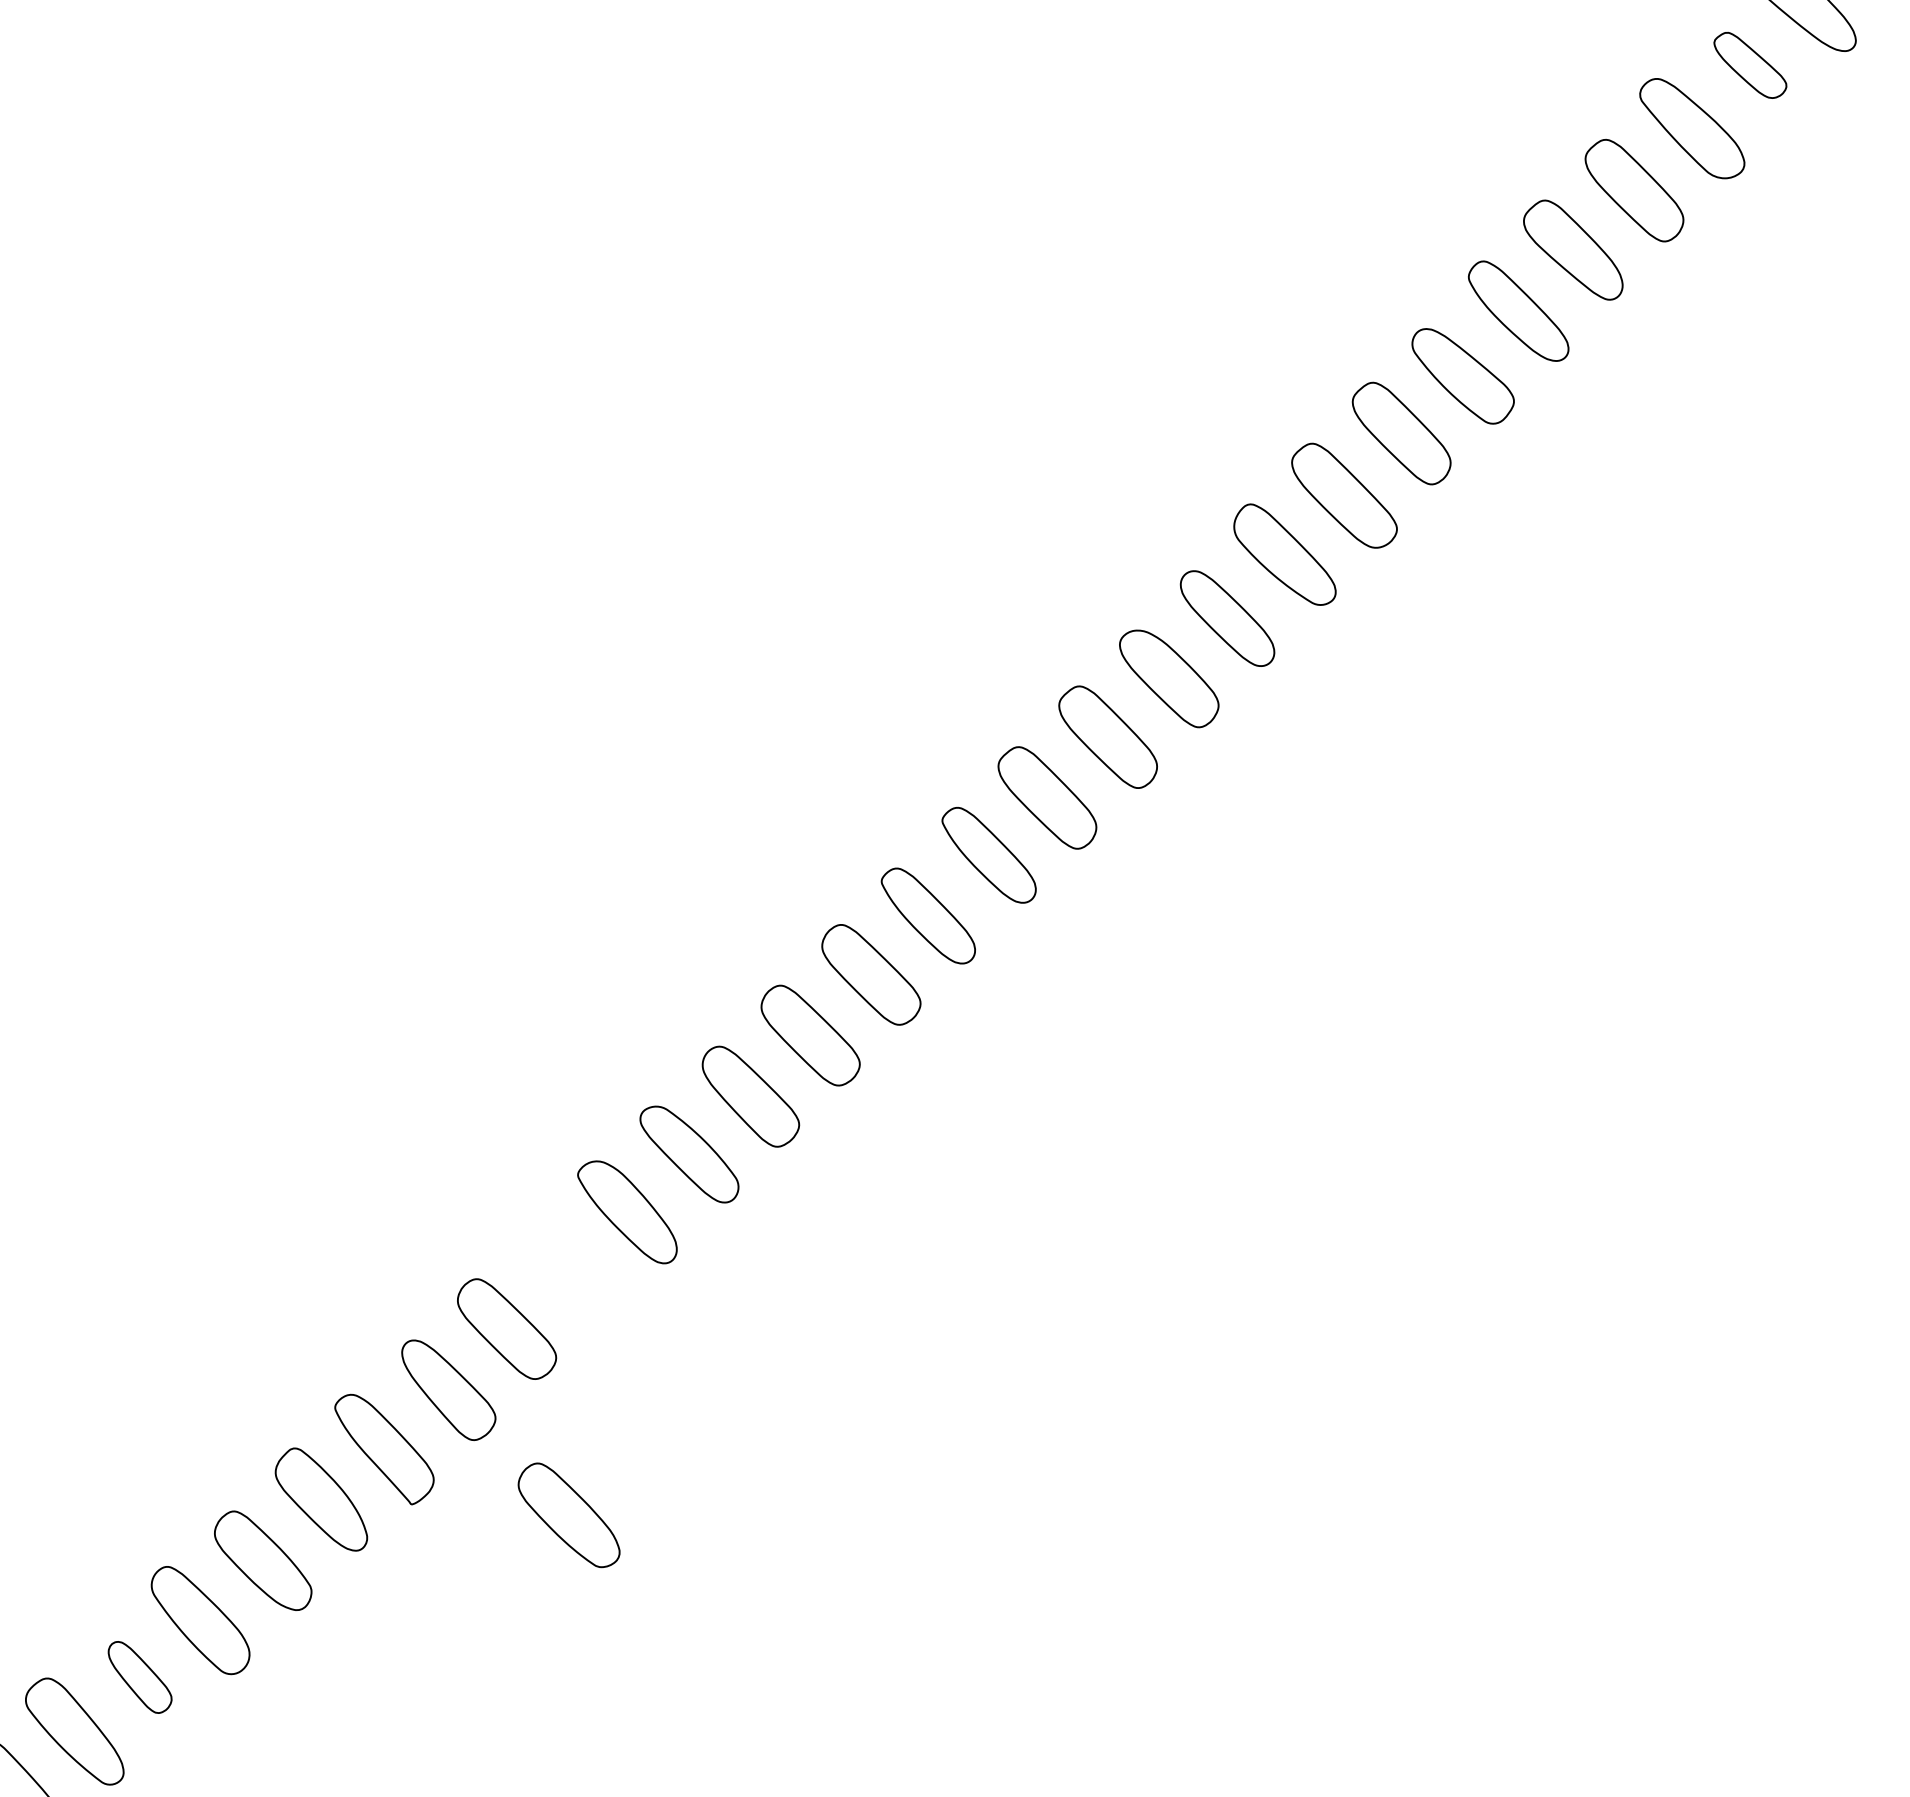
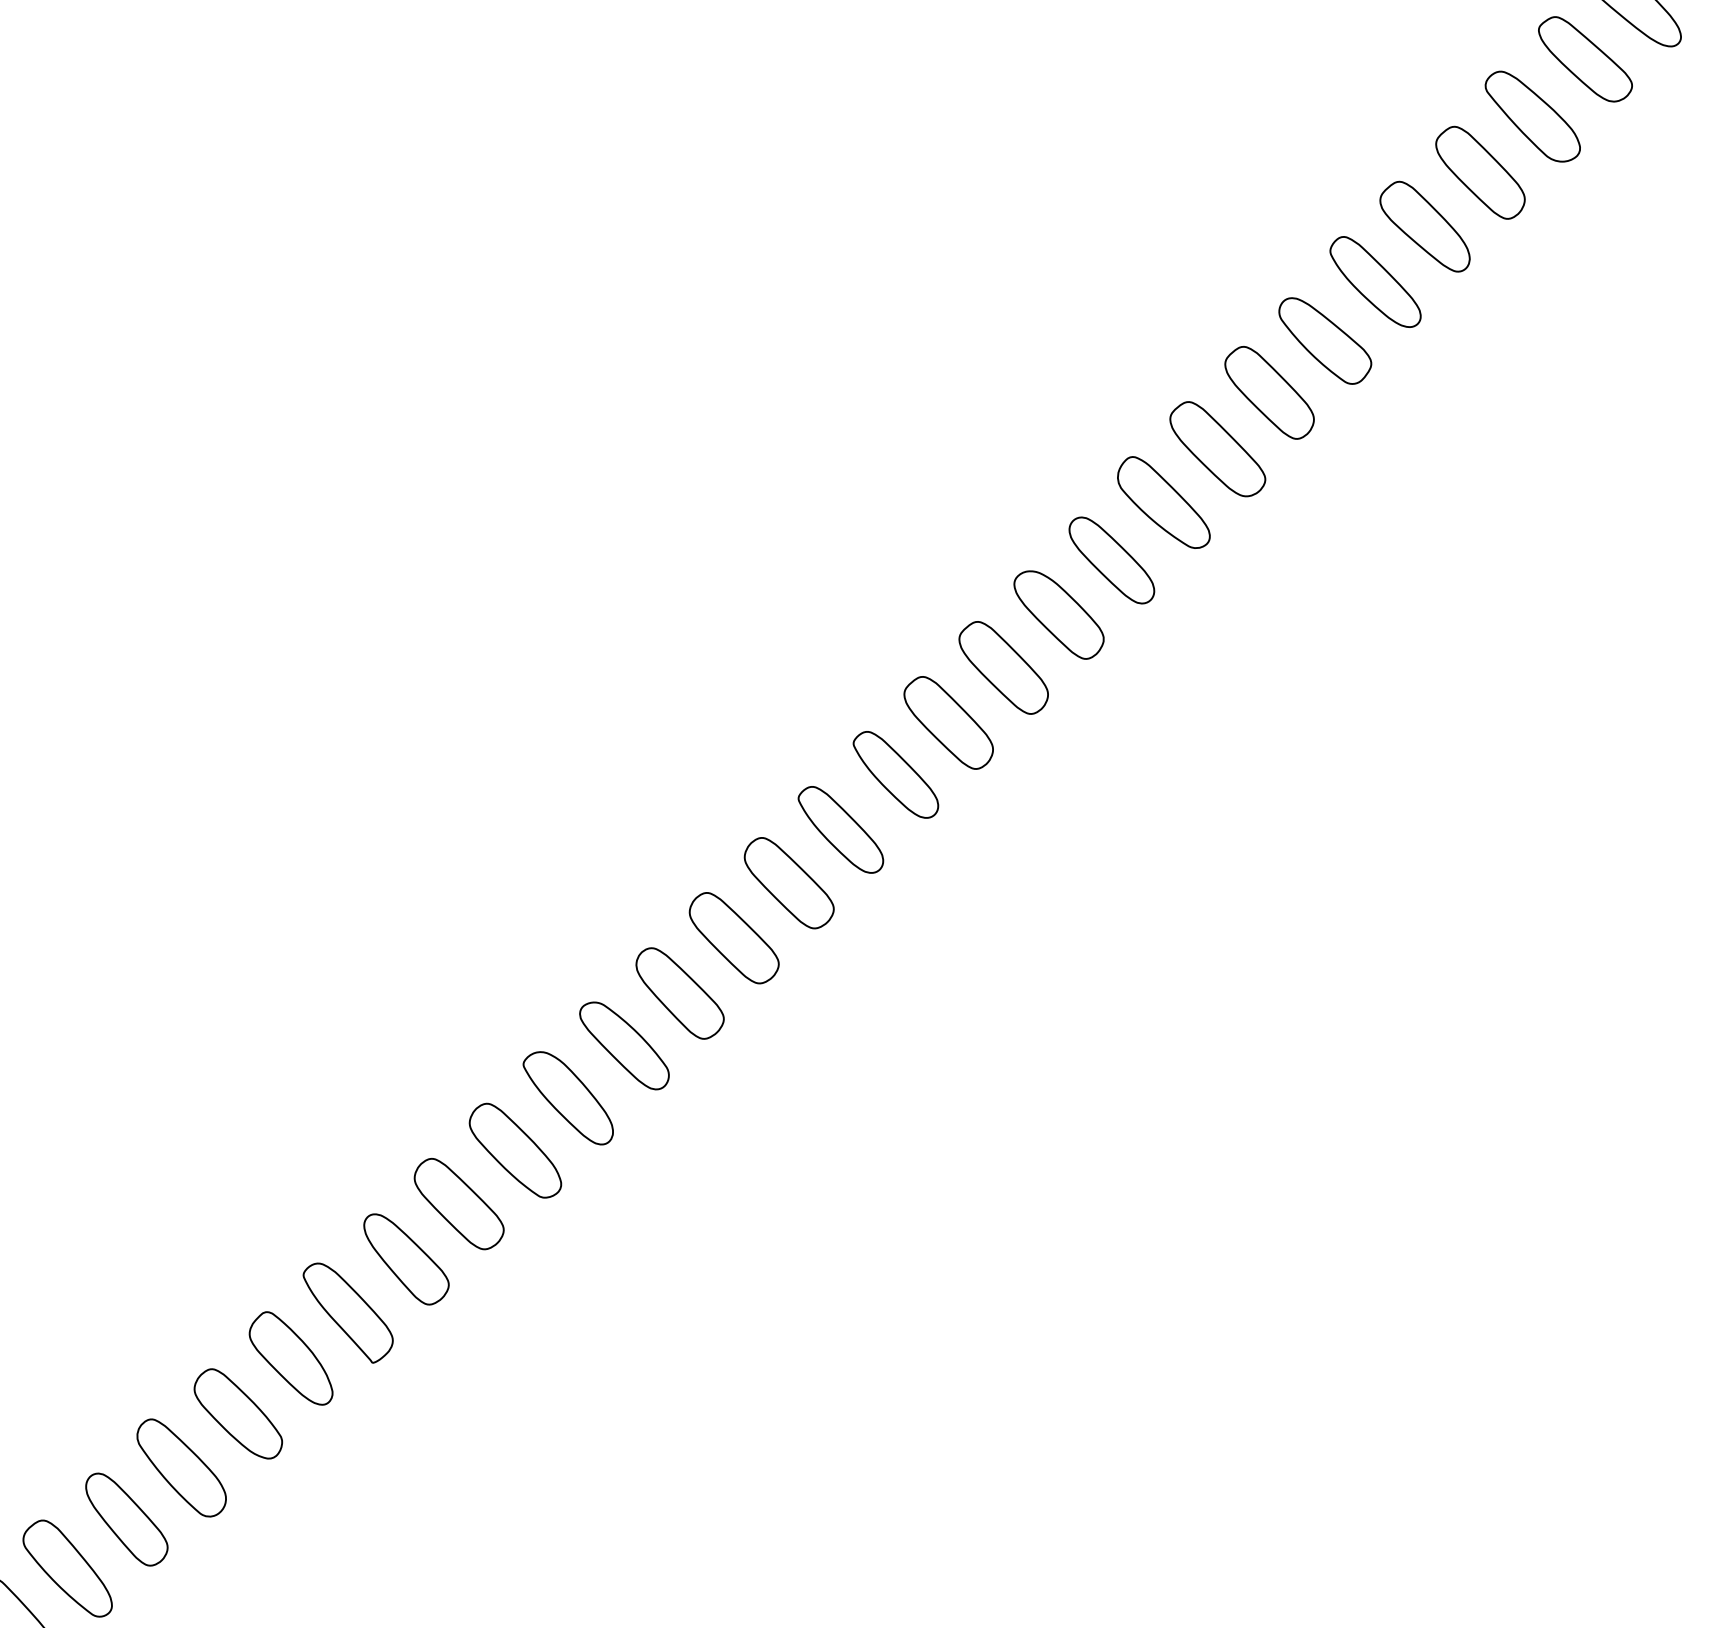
part: (1750, 65) -> (1585, 59), size x1.43
part: (569, 1515) -> (515, 1150), moved
part: (139, 1677) -> (126, 1519), size x1.43

